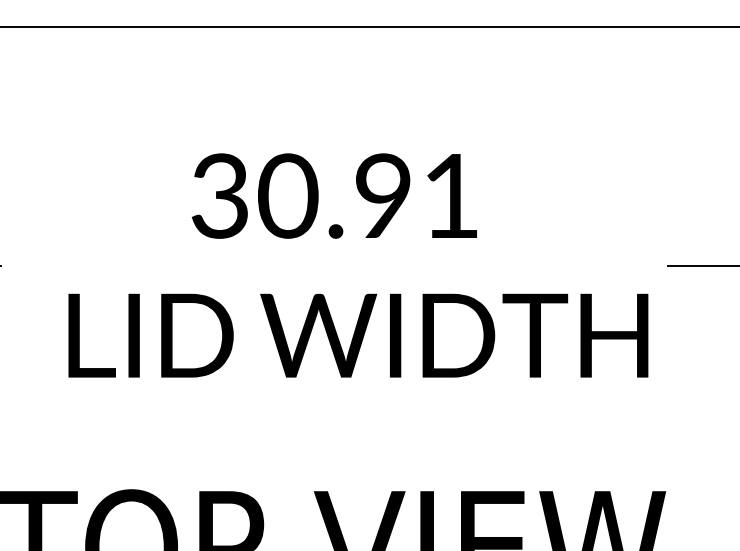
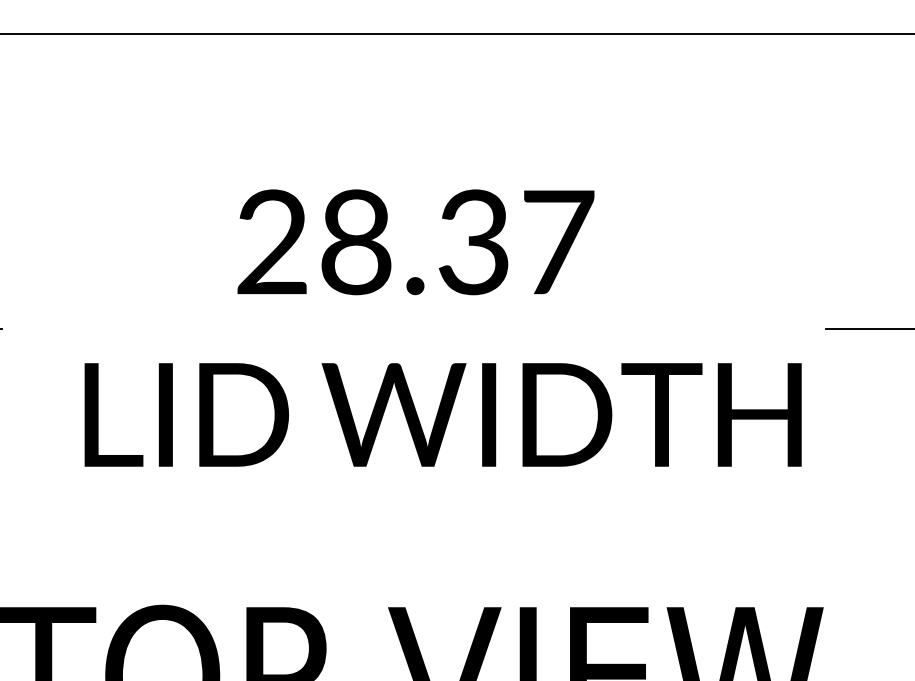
text: (335, 195) -> (414, 241), 30.91 -> 28.37

